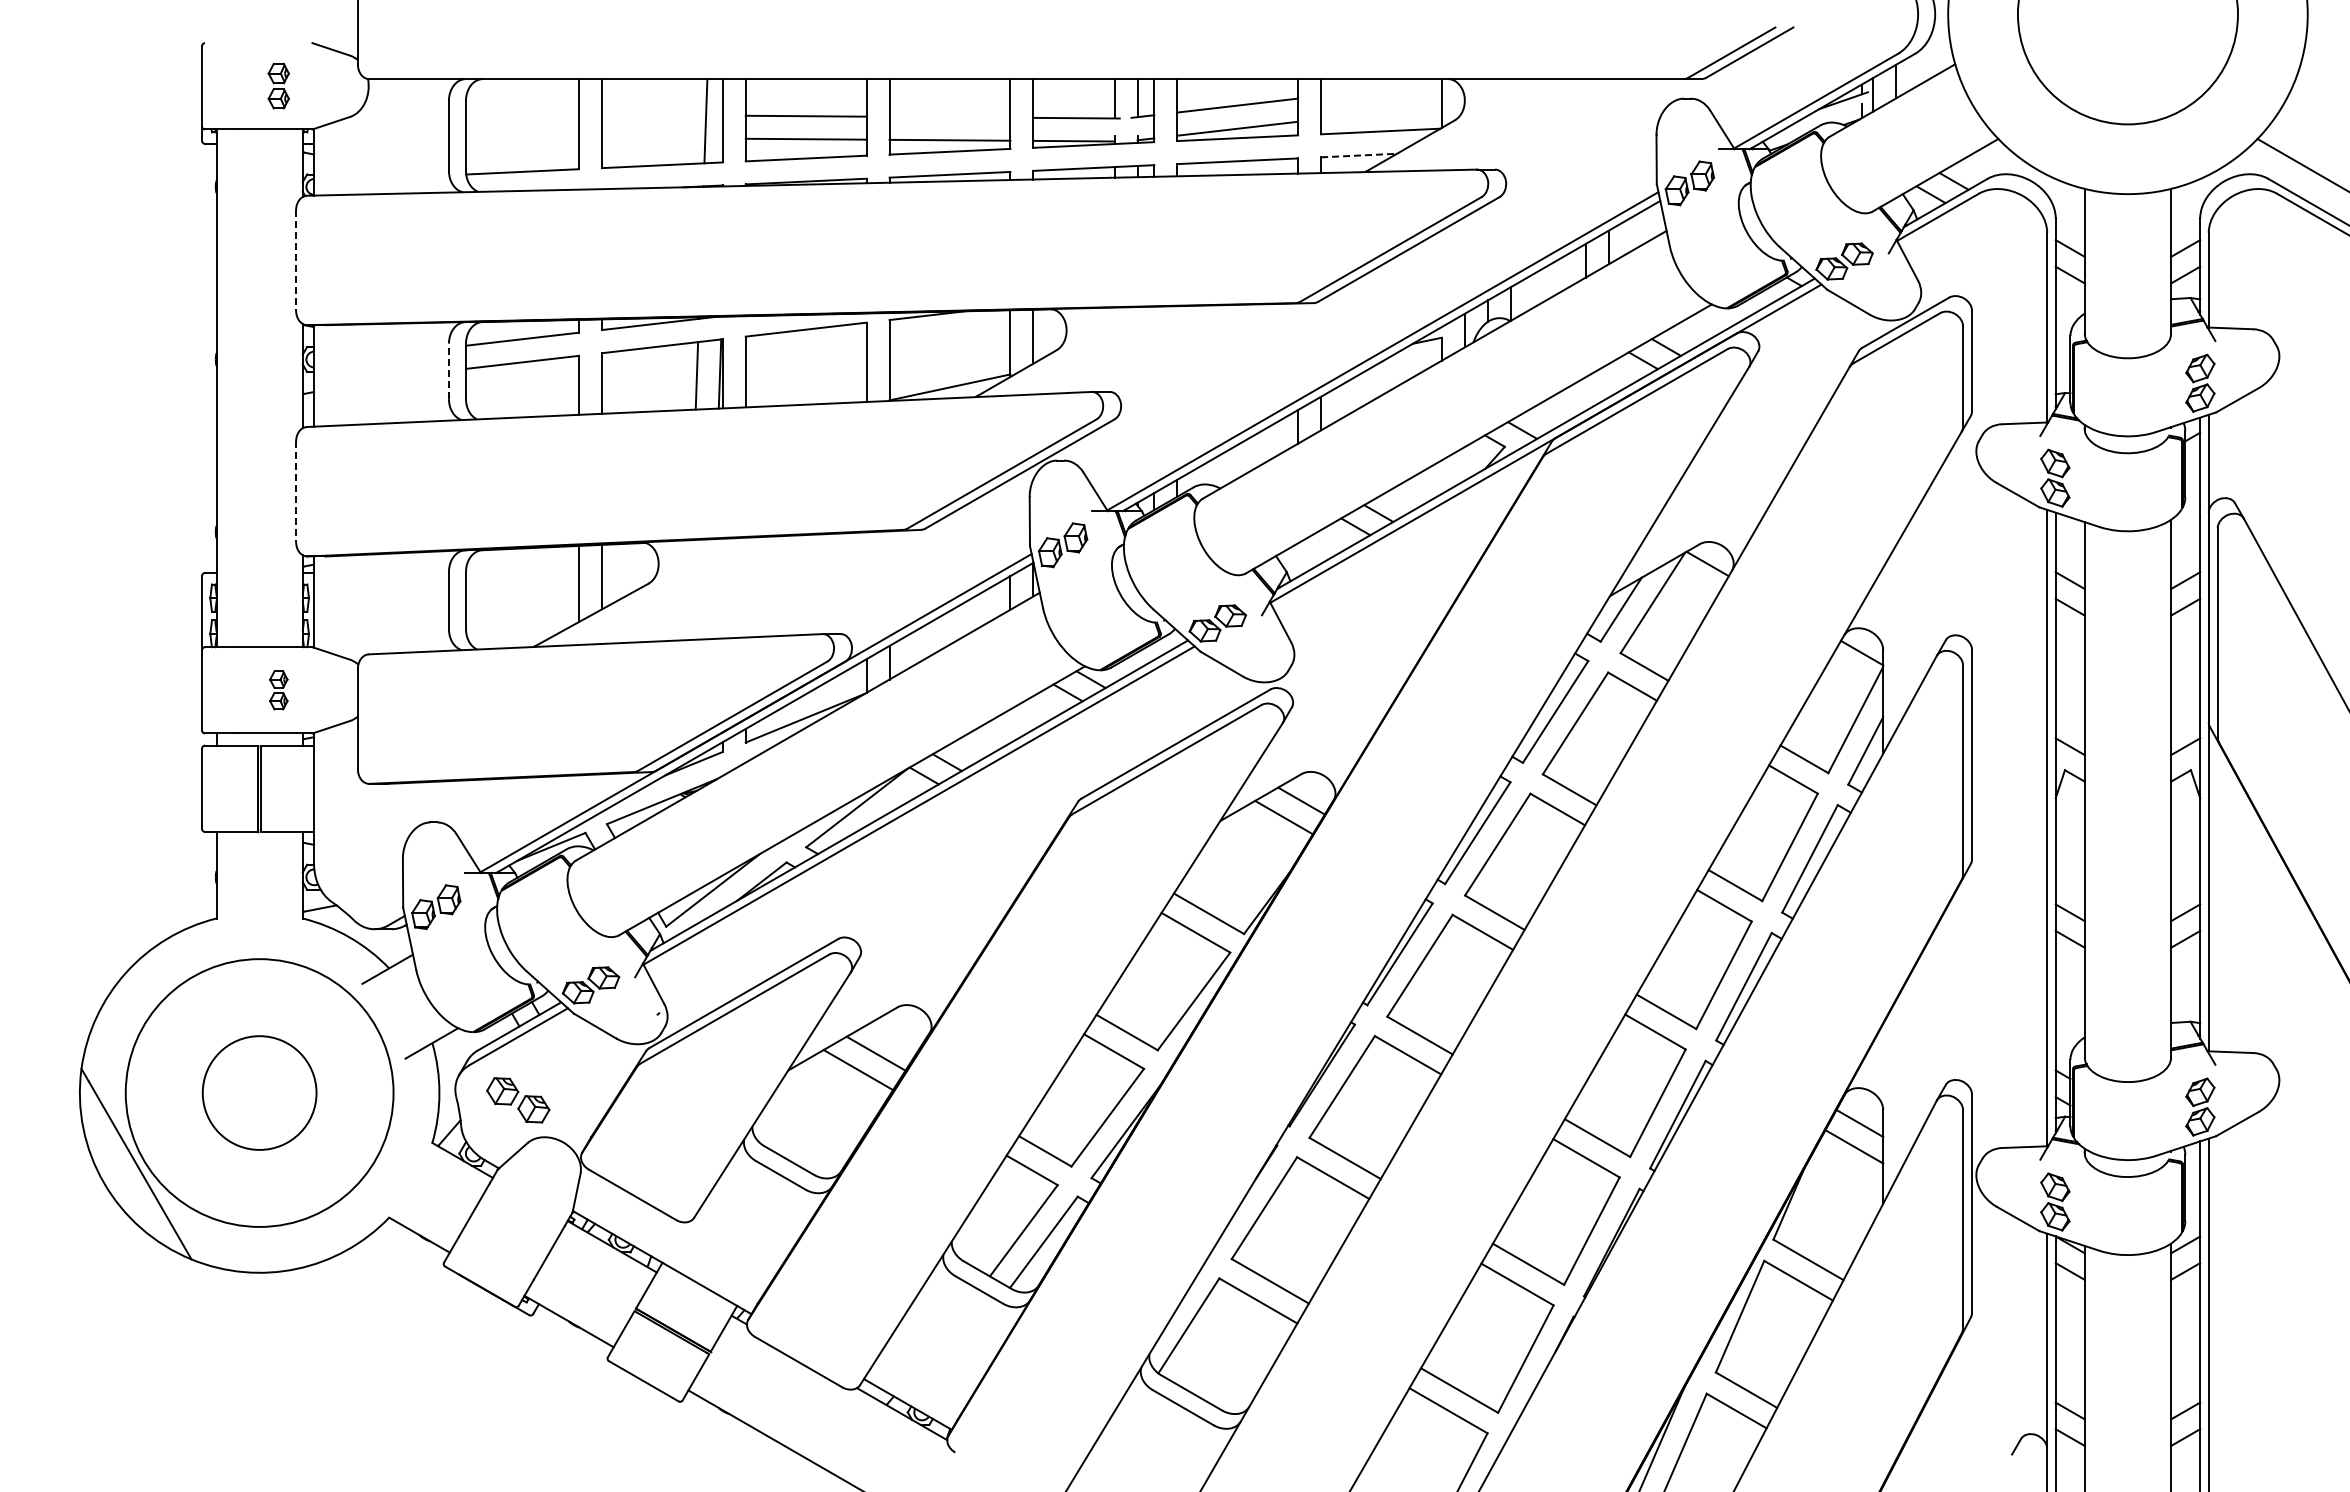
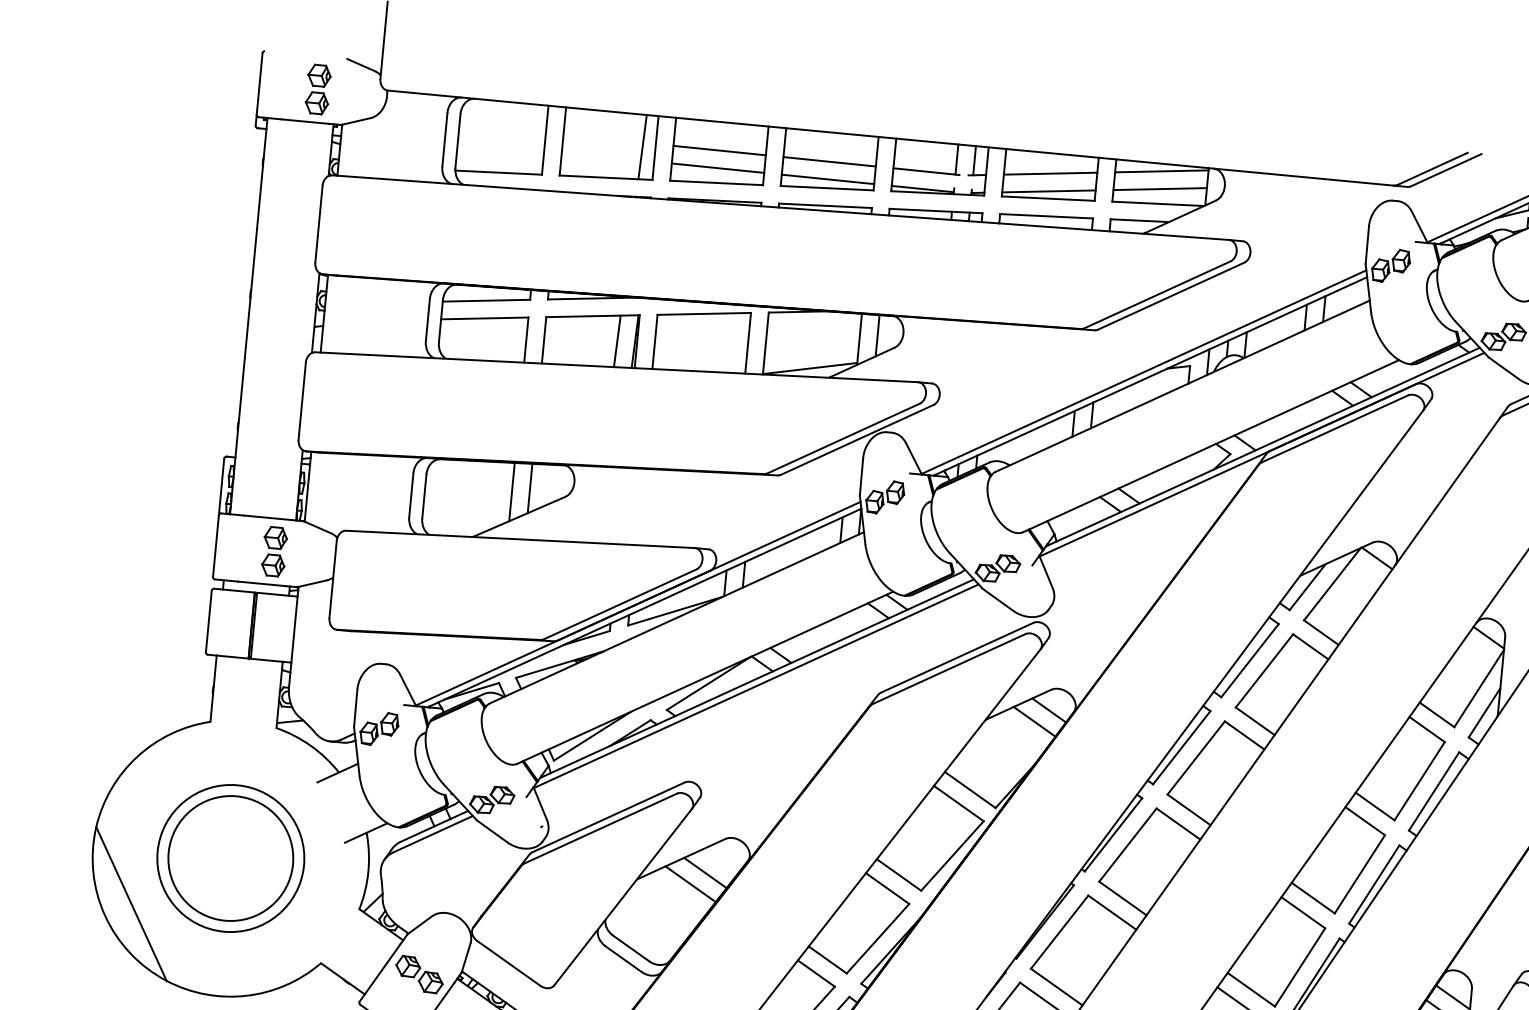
part: (278, 85) -> (318, 88), size x1.43
line: (1381, 88) -> (1161, 170), added
line: (1381, 112) -> (1160, 189), added
line: (949, 116) -> (829, 161), added
line: (1359, 155) -> (1140, 220), dashed -> solid
line: (296, 260) -> (319, 224), dashed -> solid
line: (448, 371) -> (427, 320), dashed -> solid
line: (296, 492) -> (302, 401), dashed -> solid
part: (278, 690) -> (274, 551), size x1.67
circle: (259, 1092) -> (230, 858), size x0.71
circle: (259, 1092) -> (230, 858), size x1.43
part: (518, 1100) -> (419, 974), moved

